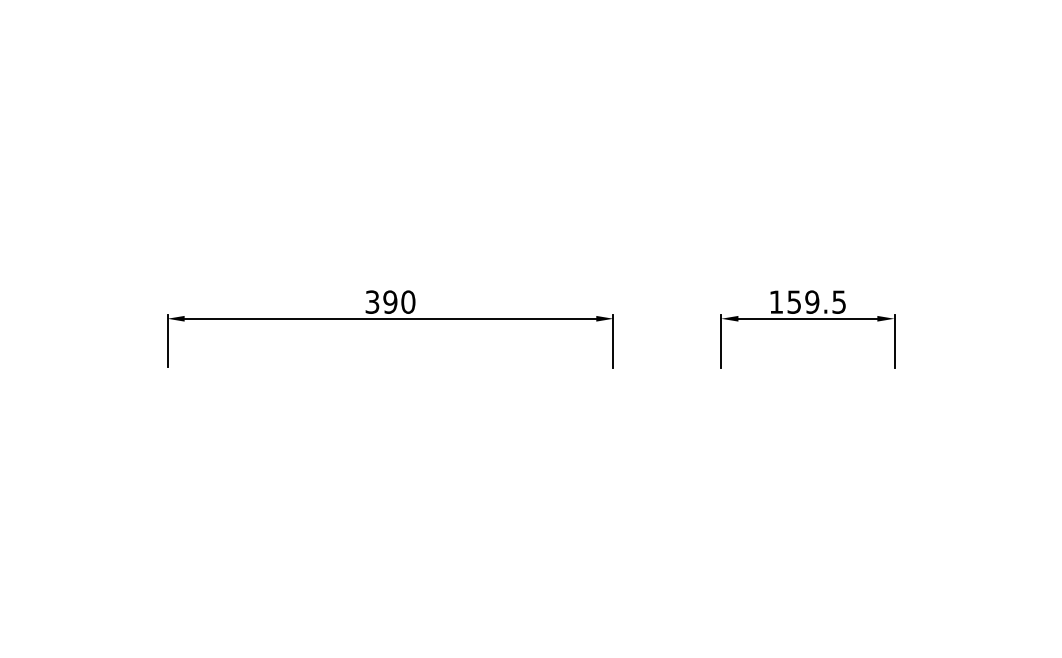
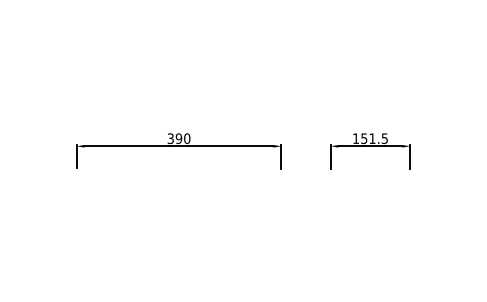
text: (812, 301) -> (372, 138), 159.5 -> 151.5

